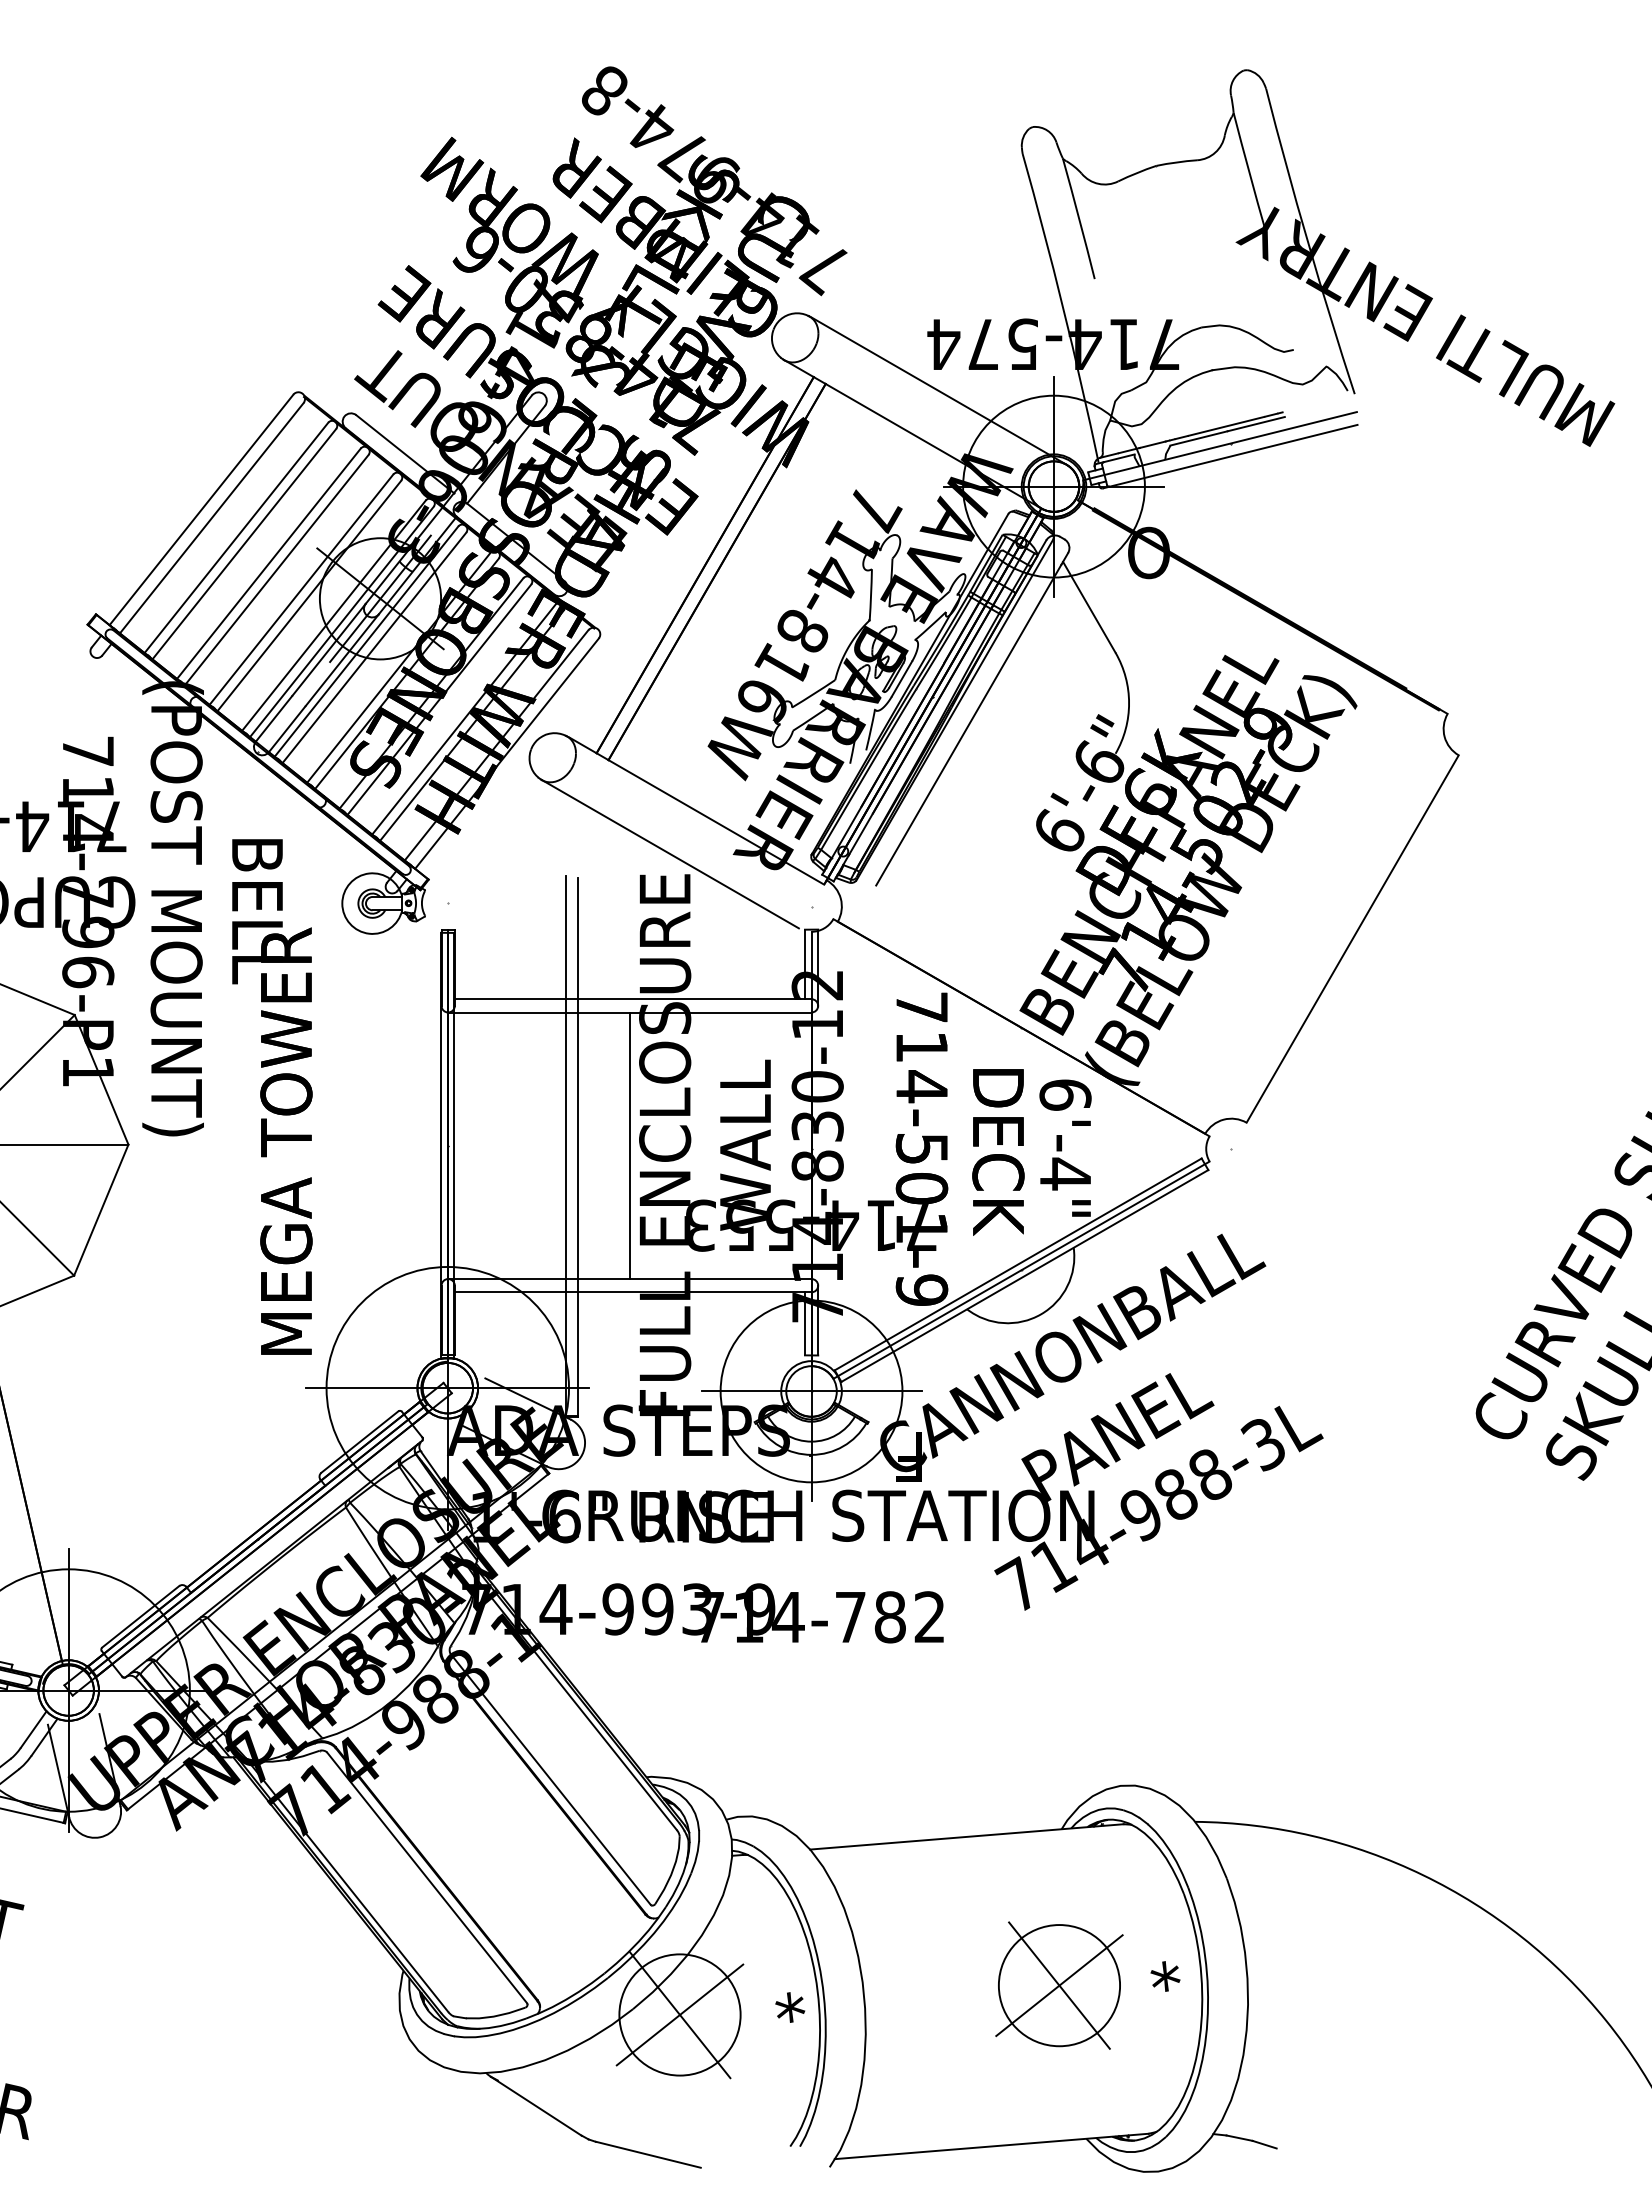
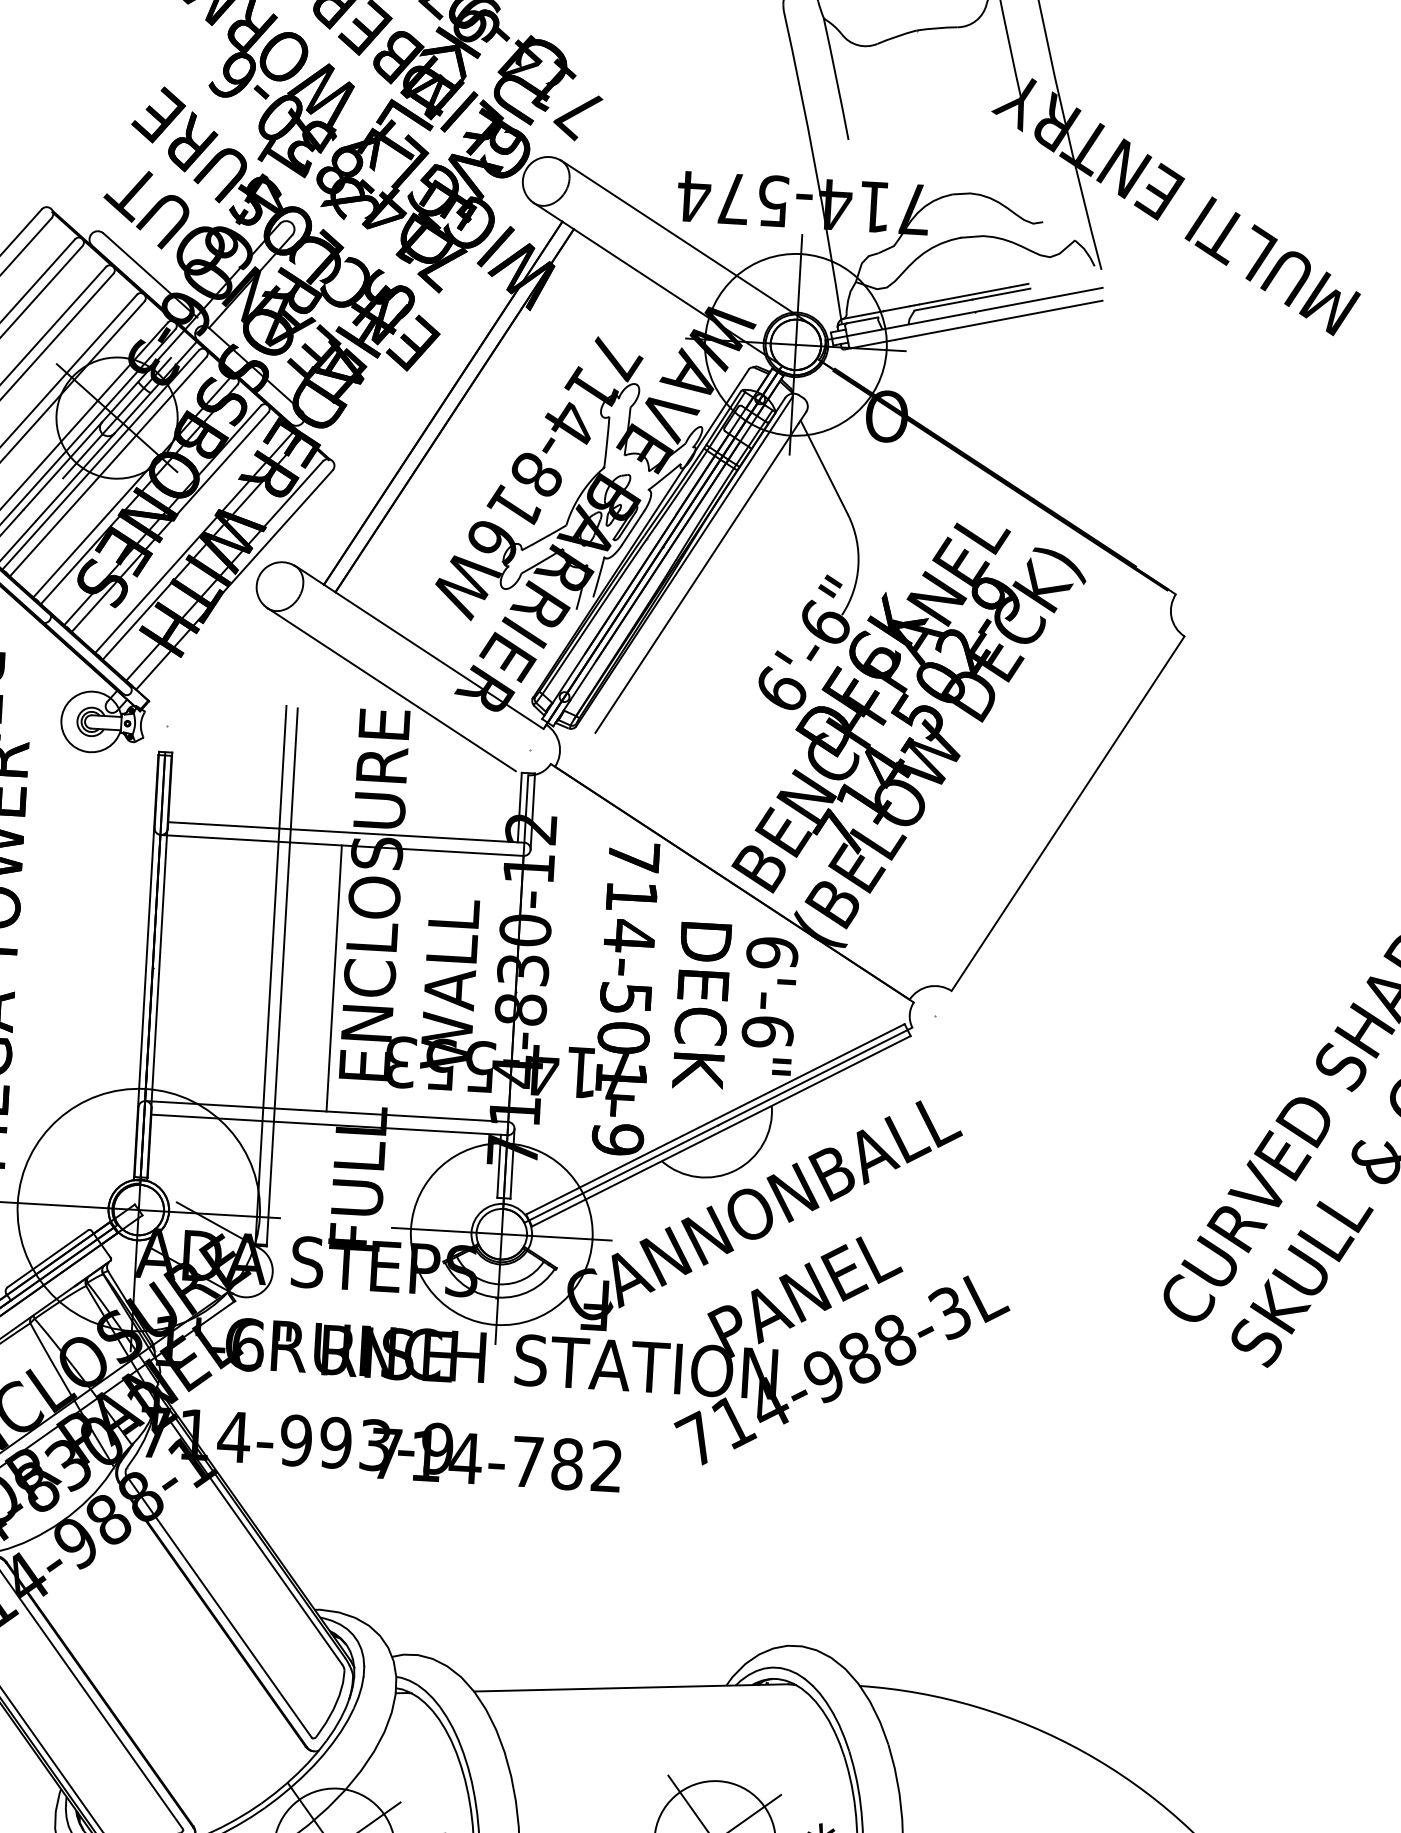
text: (1065, 1173) -> (767, 1031), 6'-4" -> 6'-6"

